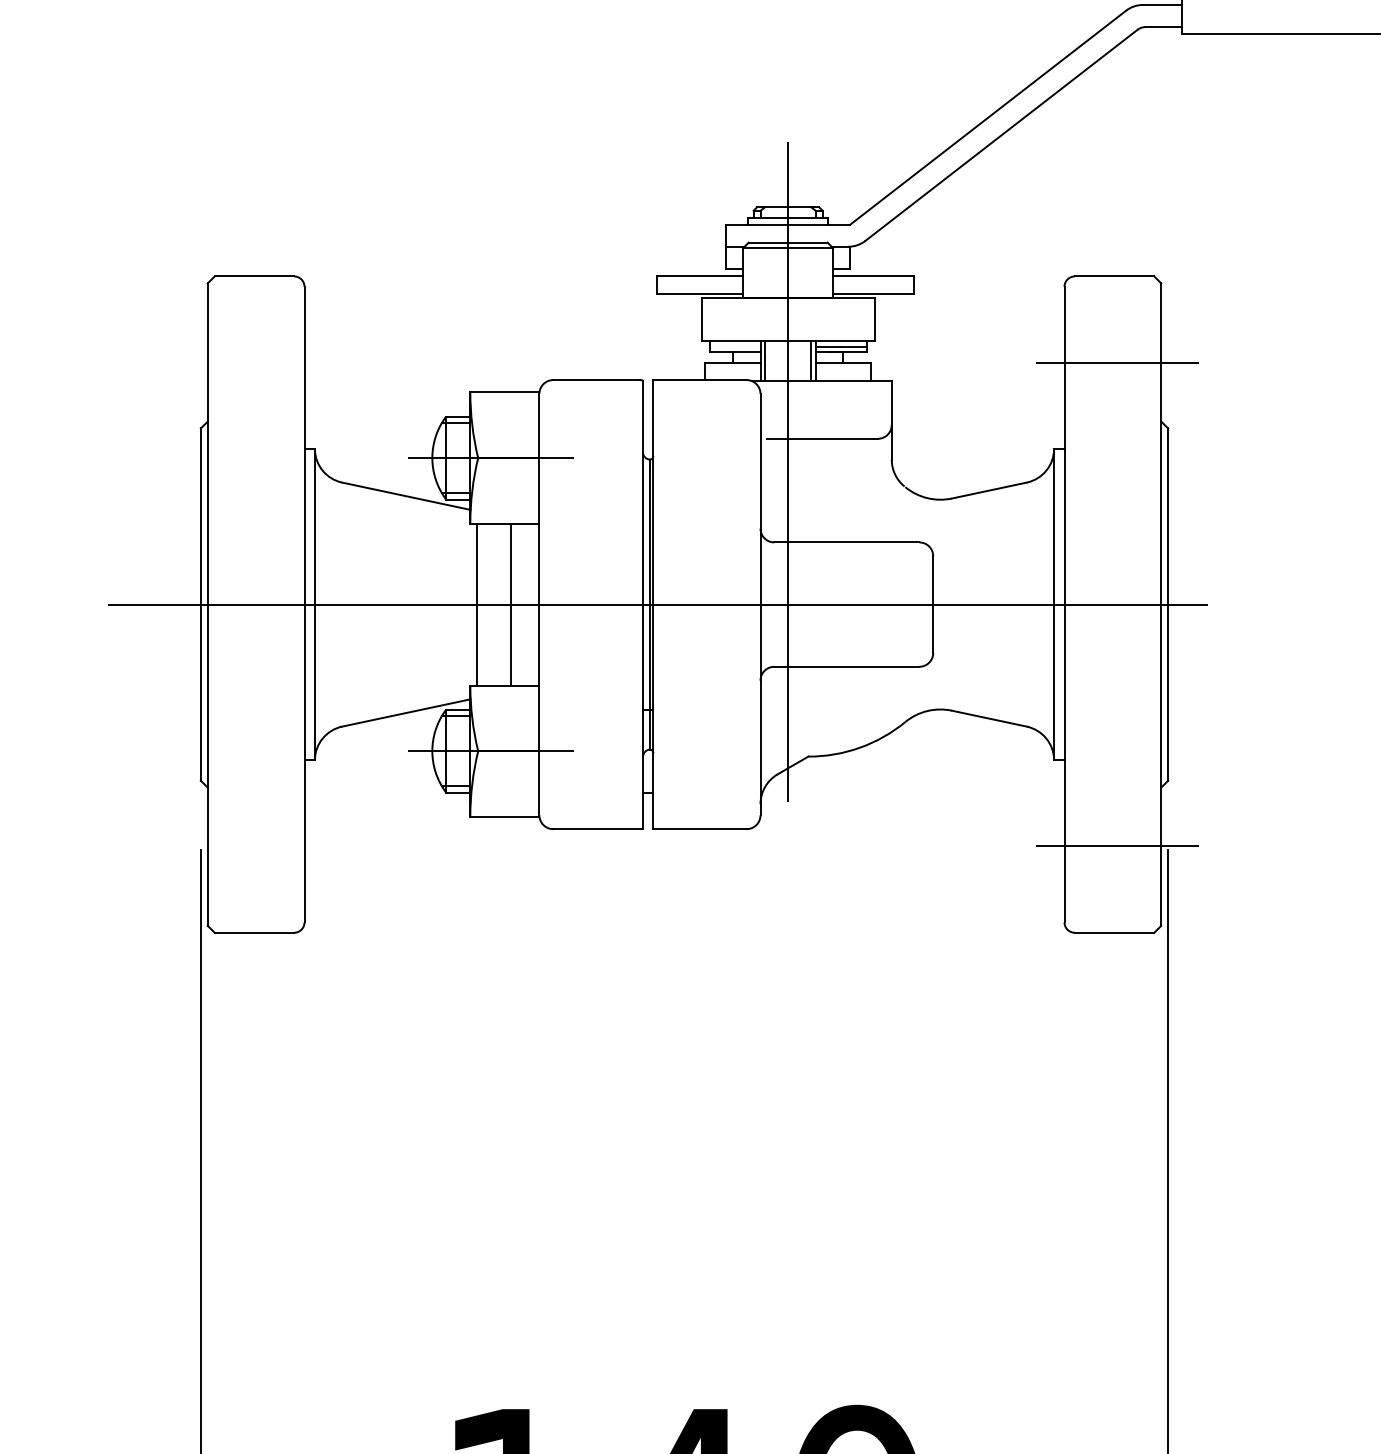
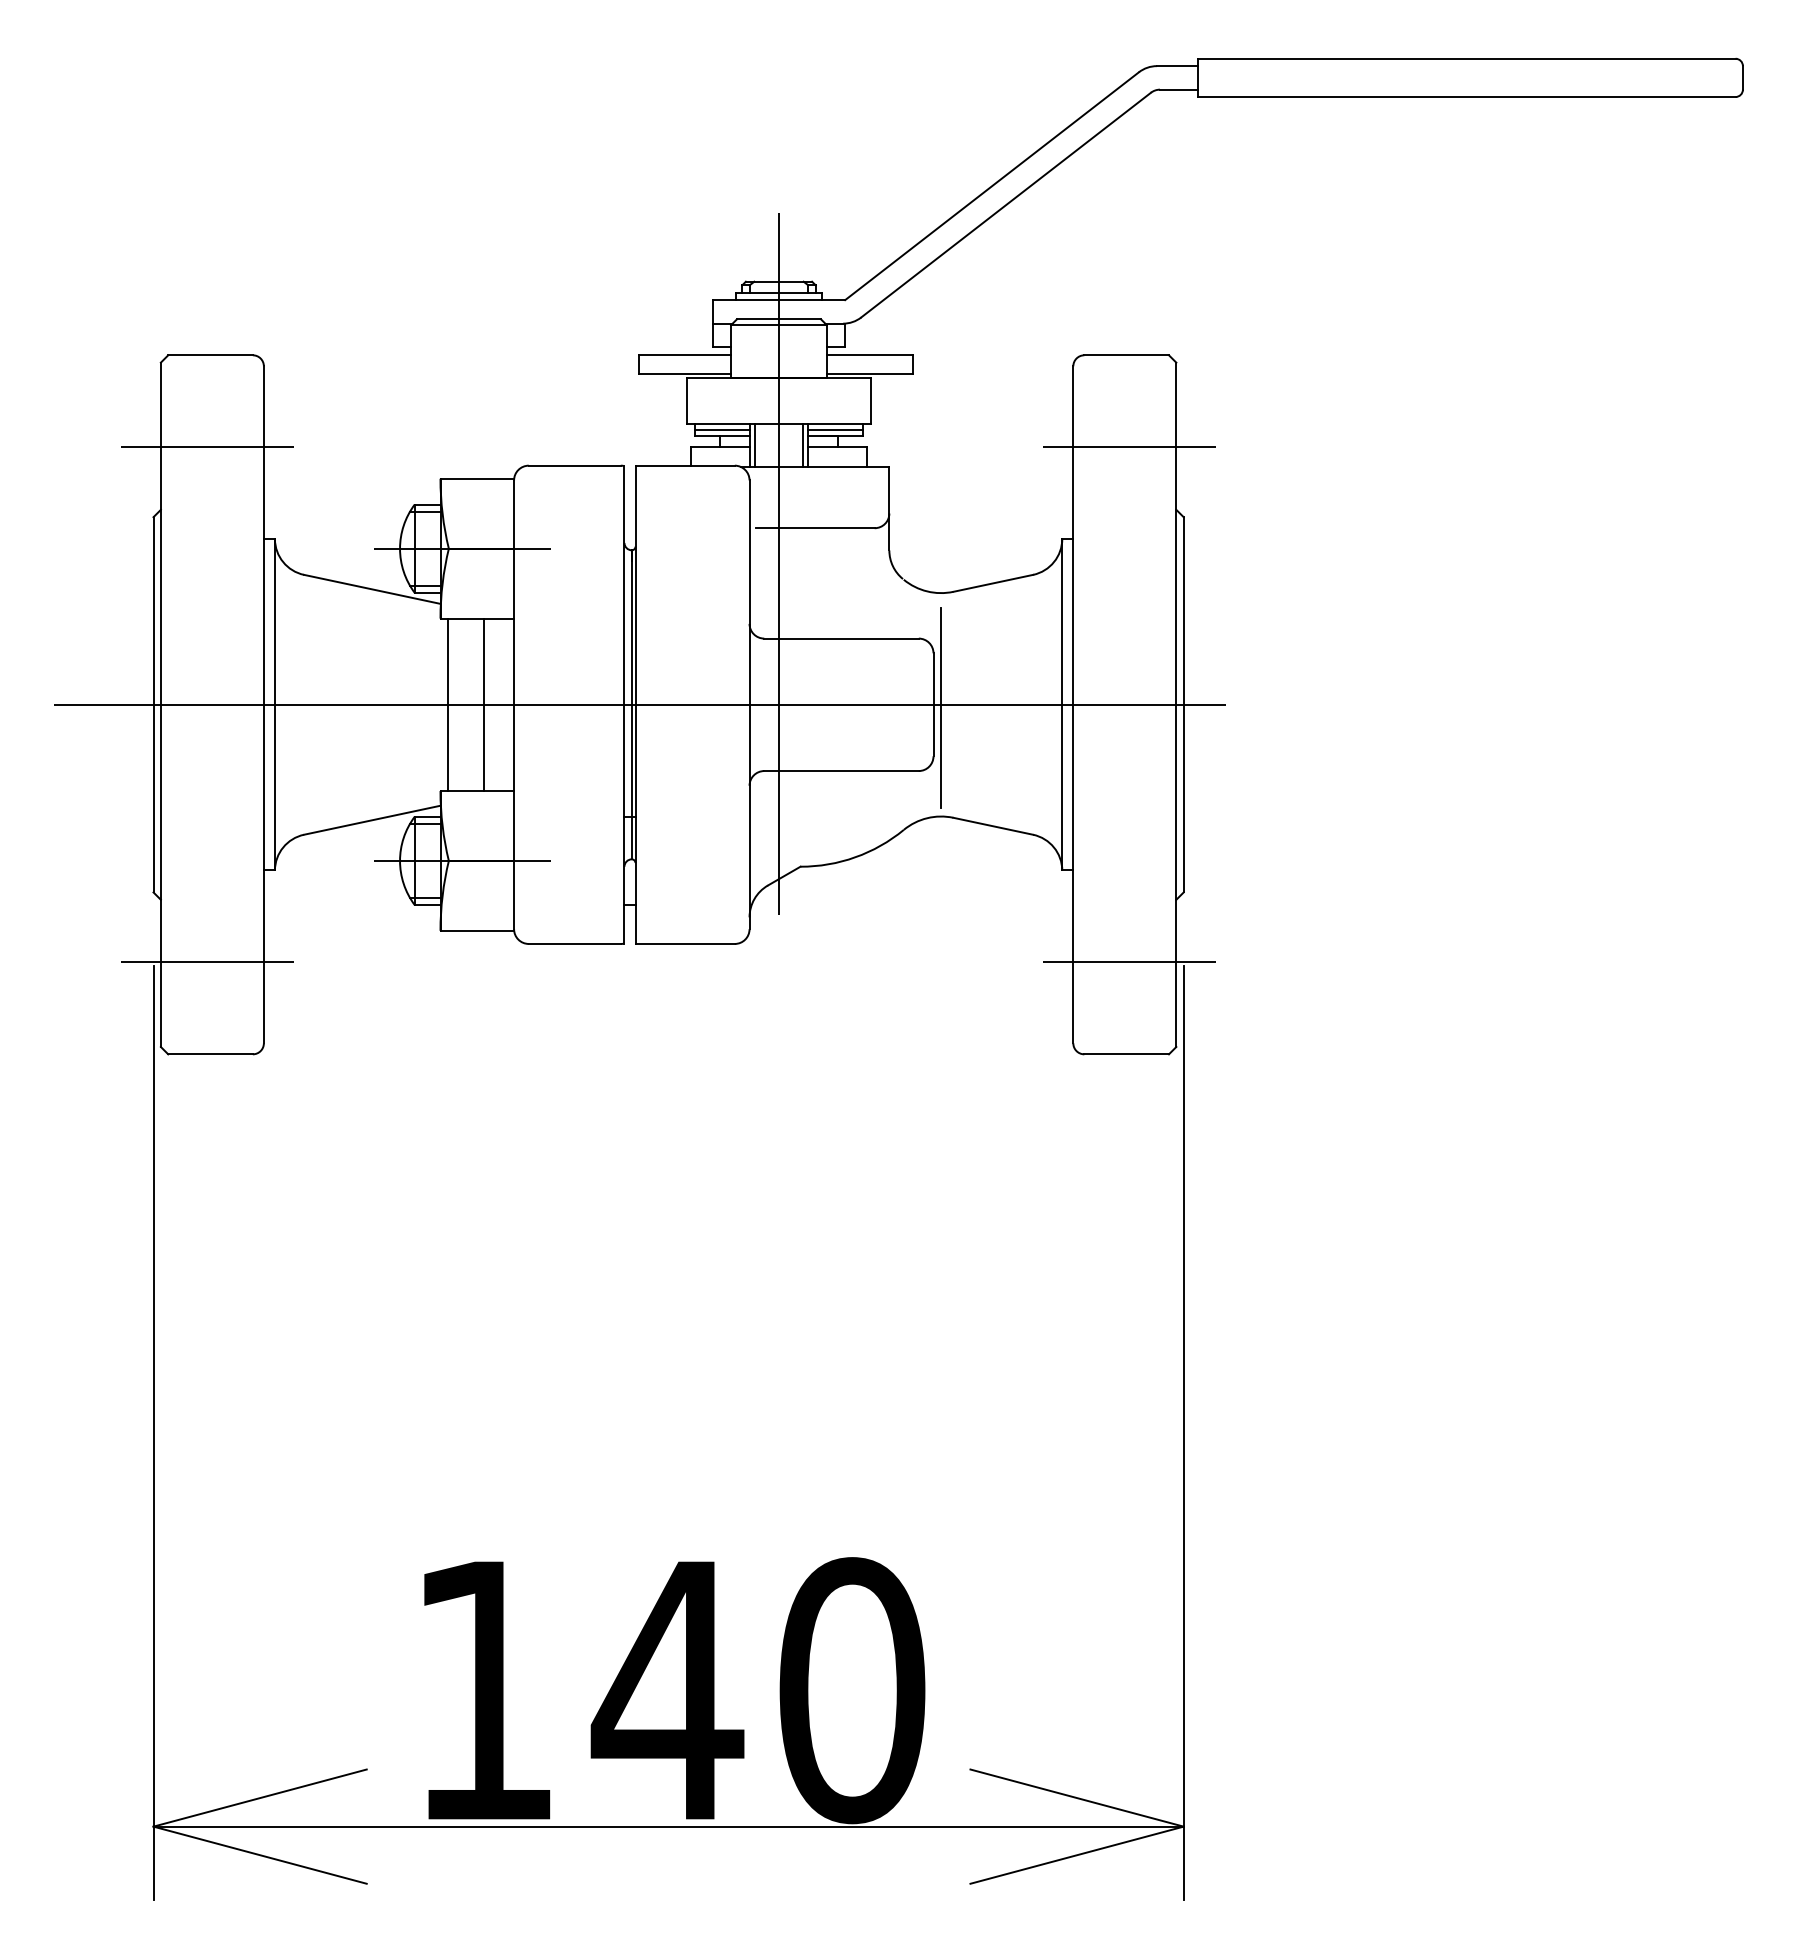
line: (735, 347) -> (722, 430), added
line: (251, 363) -> (207, 447), added
line: (940, 607) -> (941, 707), added
line: (251, 846) -> (207, 962), added

